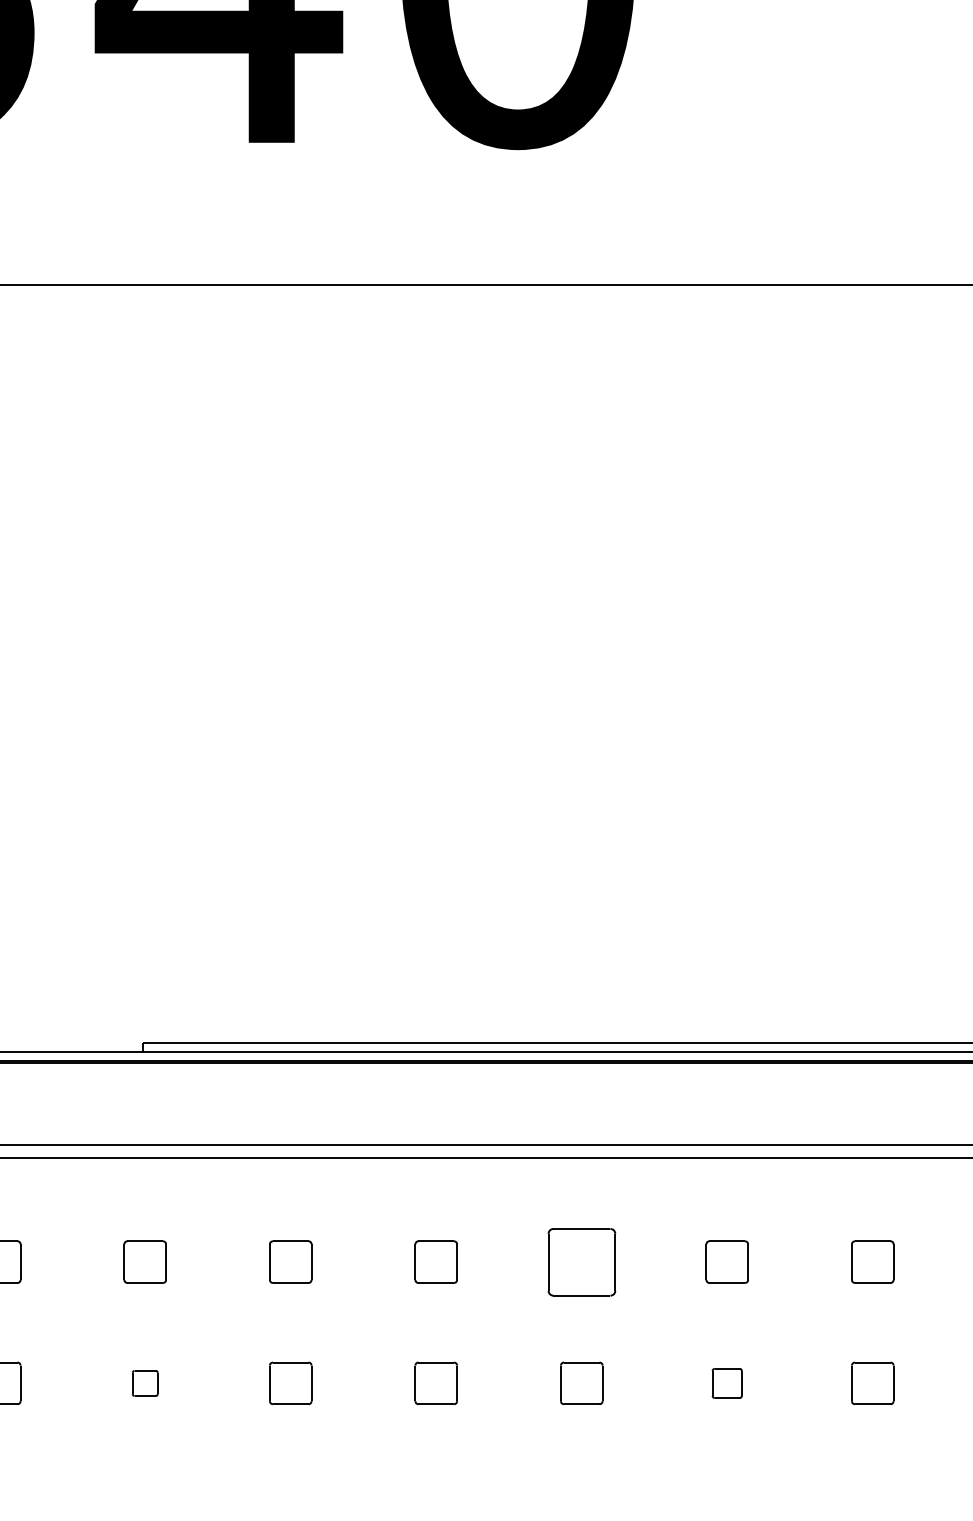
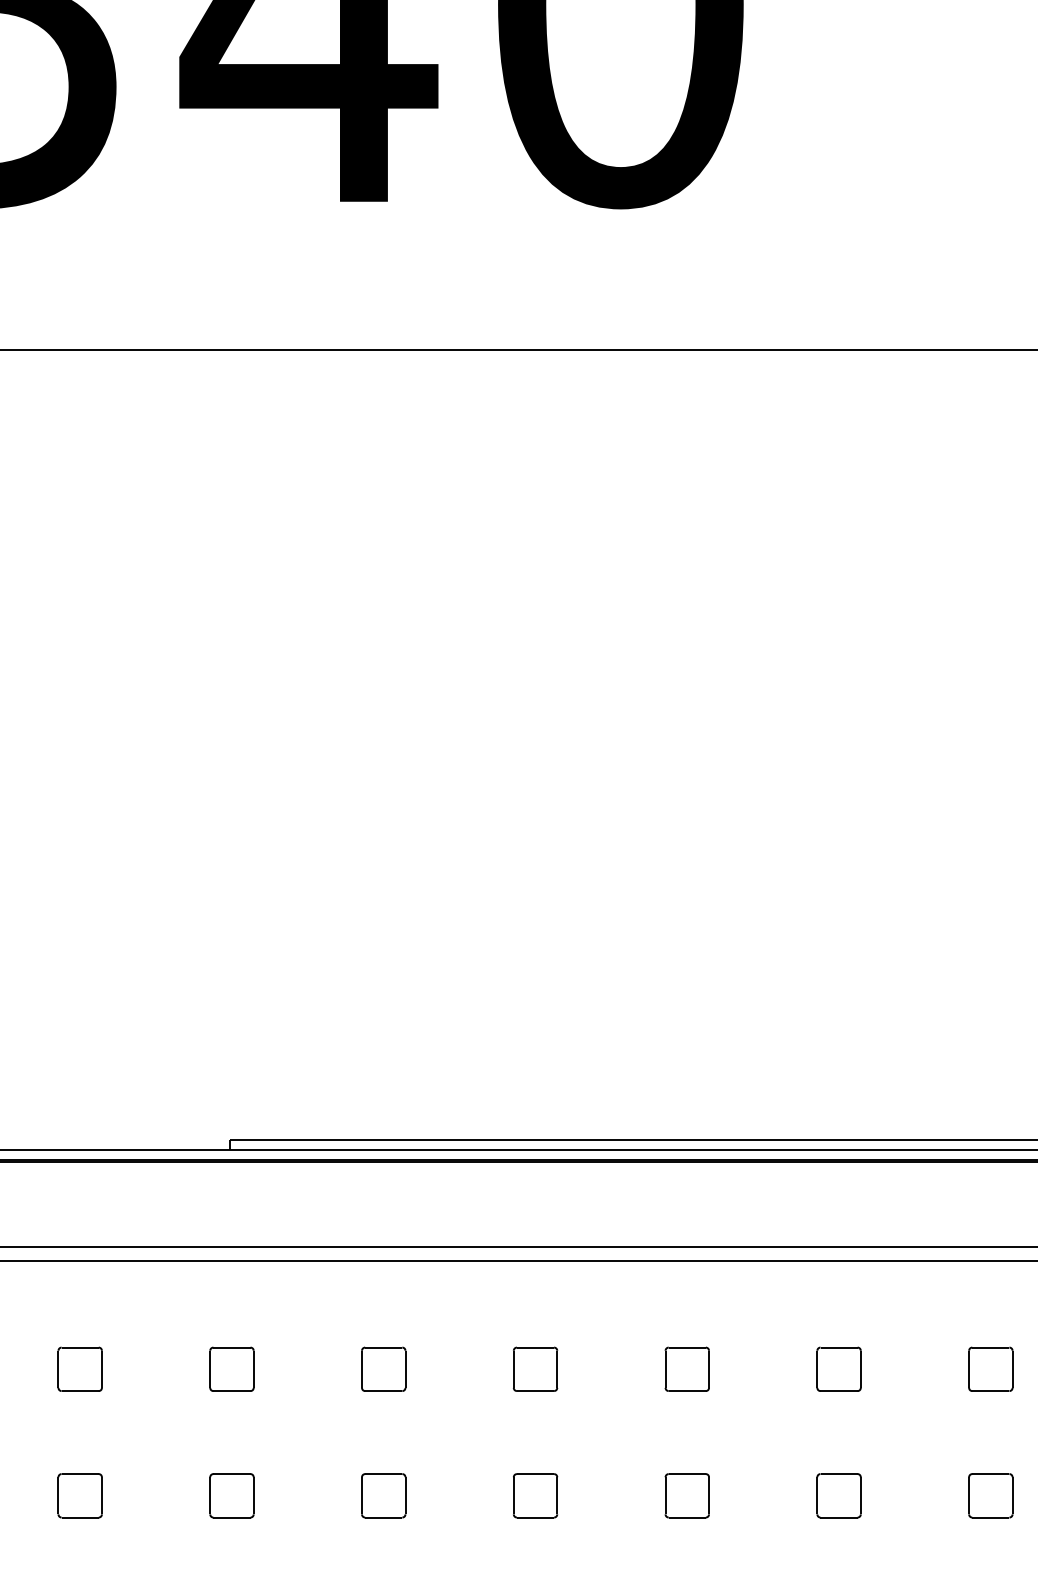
part: (580, 1261) -> (686, 1368), size x0.62
part: (144, 1383) -> (231, 1495), size x1.67
part: (726, 1383) -> (838, 1495), size x1.43

